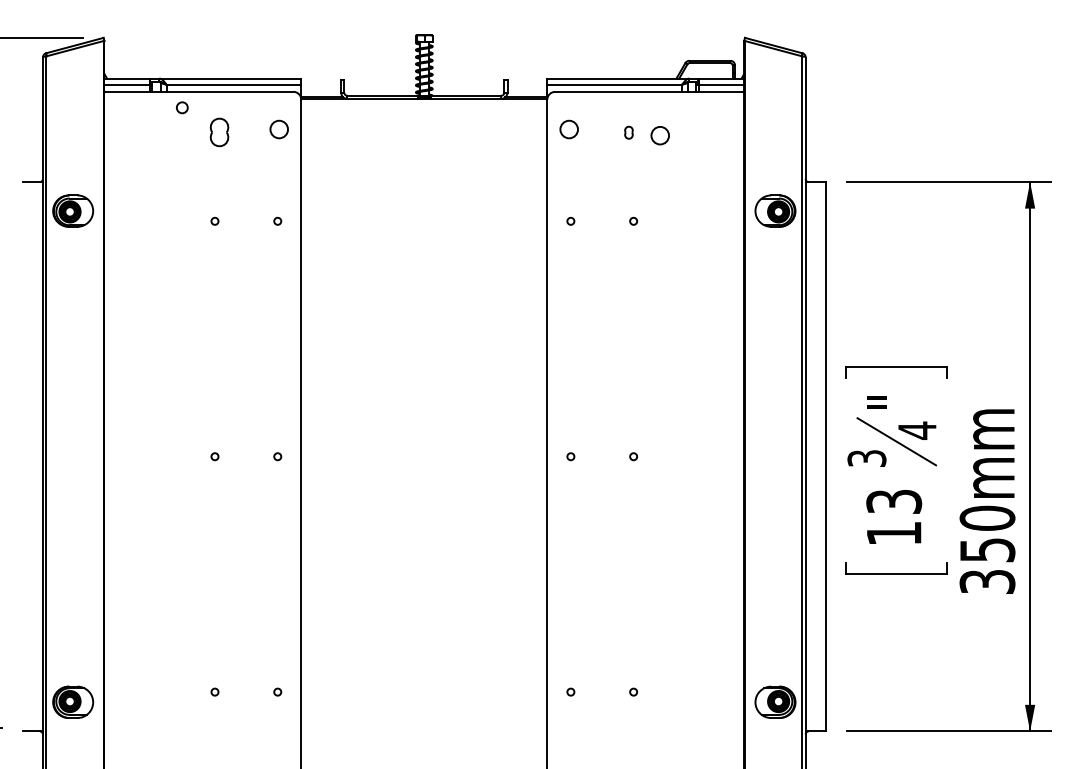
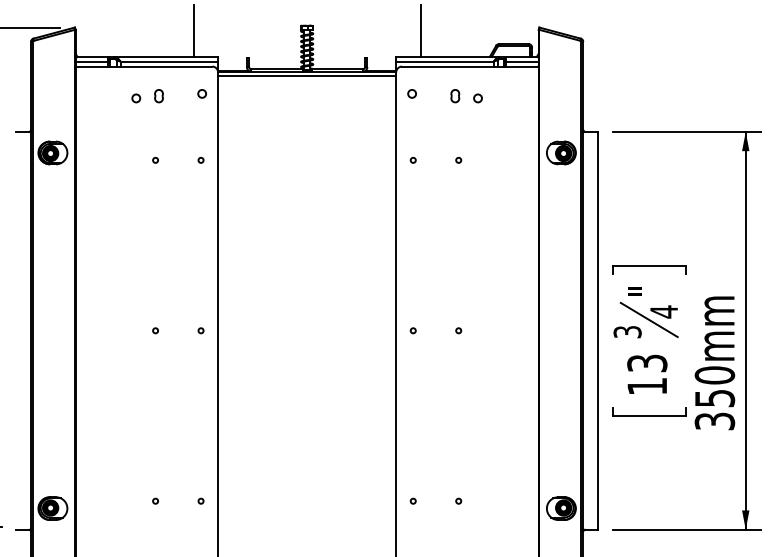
line: (267, 42) -> (193, 30), added
line: (581, 42) -> (420, 30), added
line: (424, 105) -> (307, 76), added
circle: (182, 107) -> (136, 98), moved
circle: (279, 129) -> (202, 93), size x0.62
circle: (569, 129) -> (412, 93), size x0.62
part: (219, 132) -> (158, 96), size x0.62
part: (628, 132) -> (454, 96), size x1.43
circle: (660, 135) -> (478, 98), size x0.62

